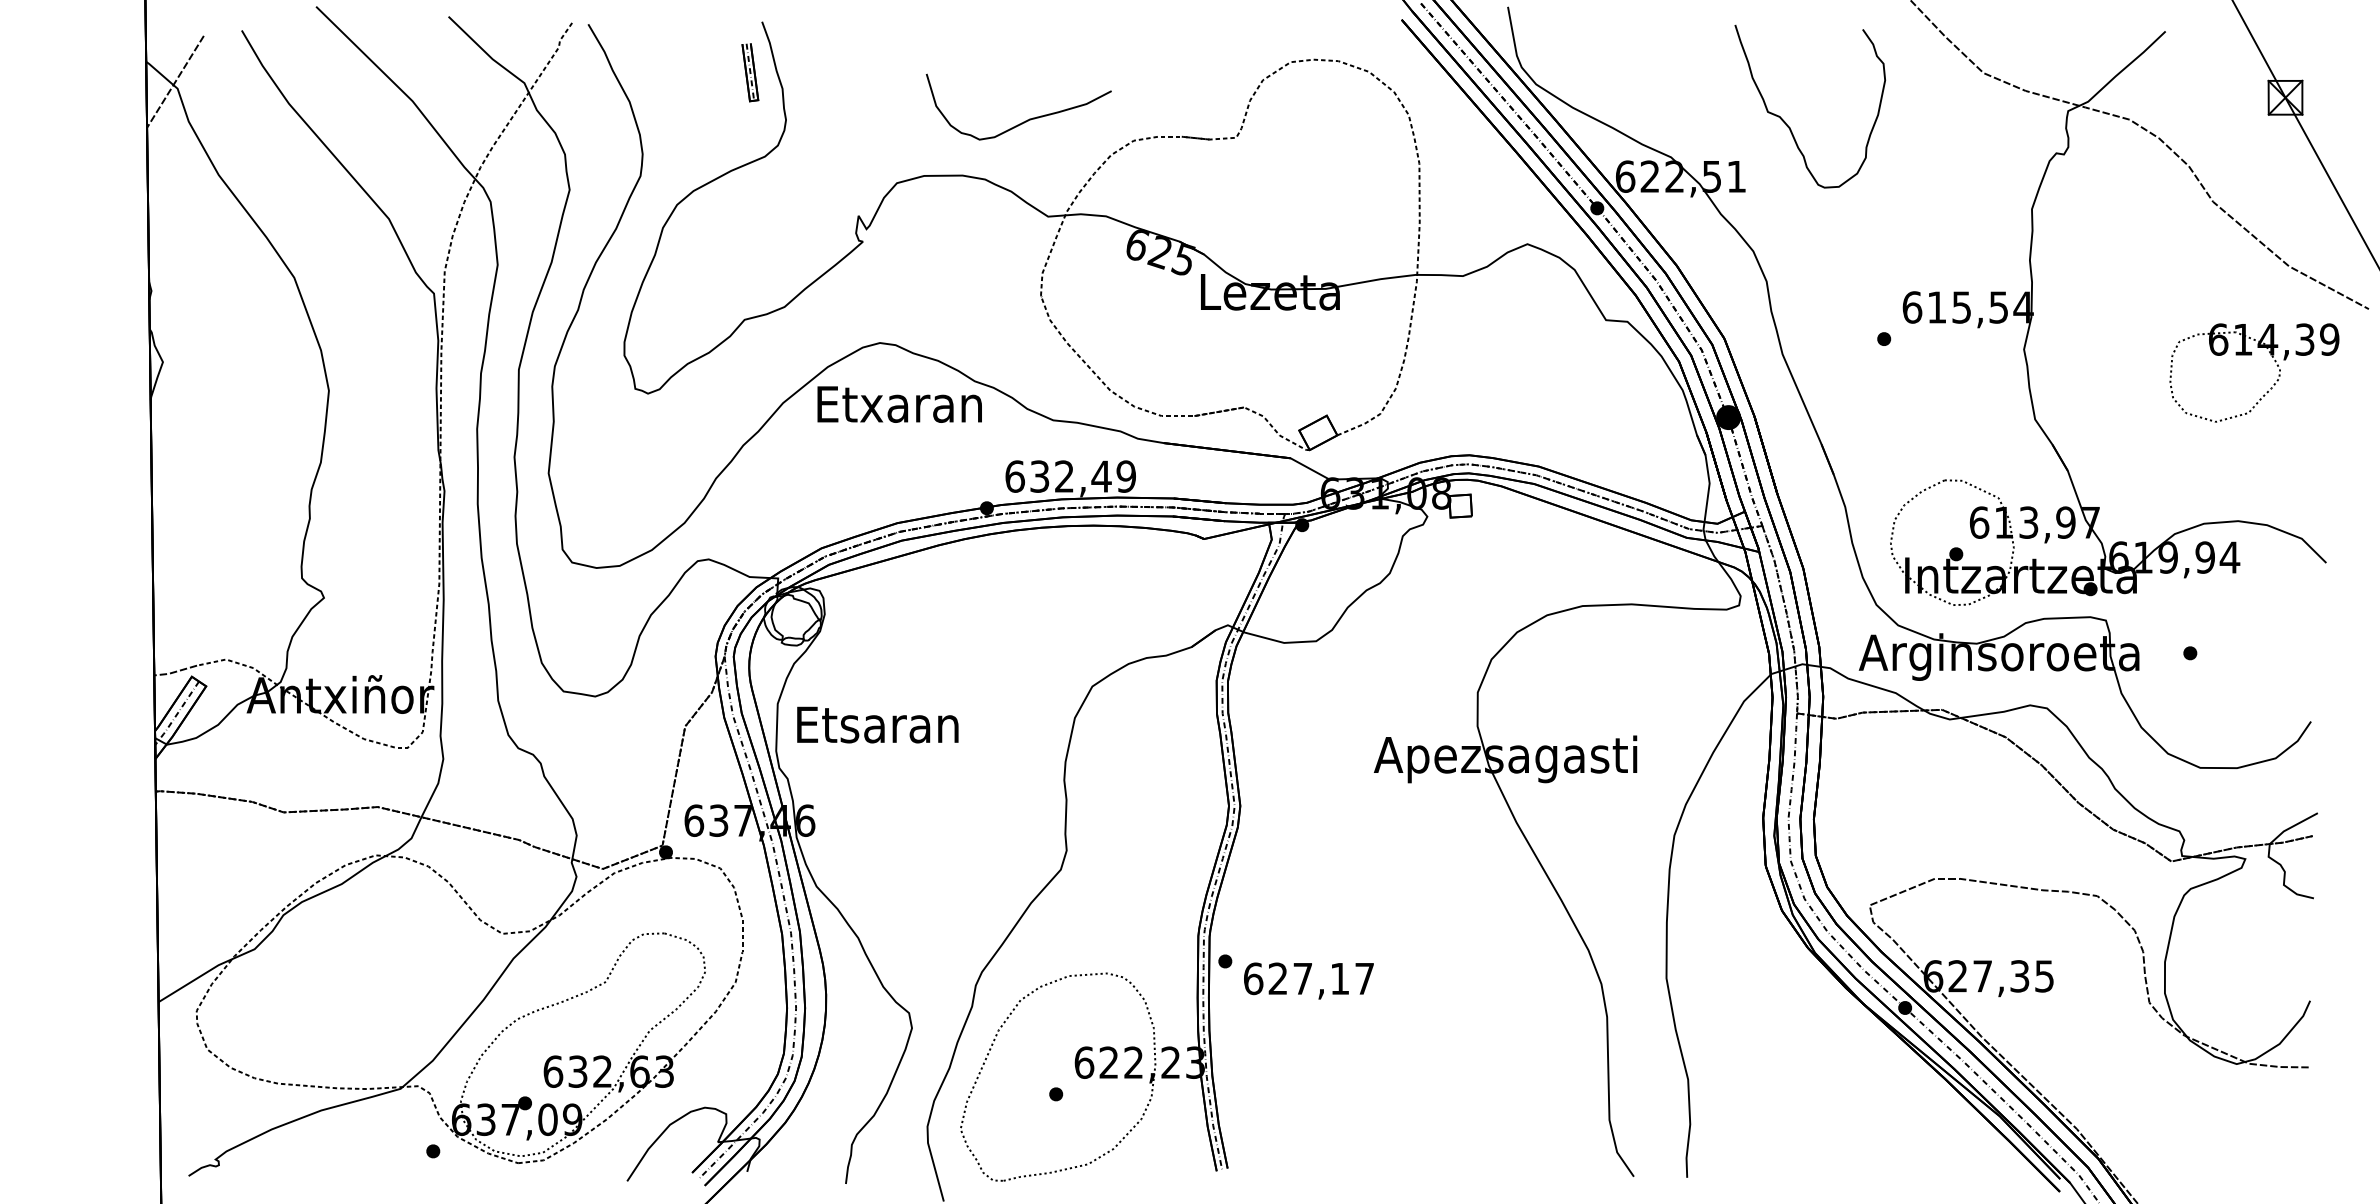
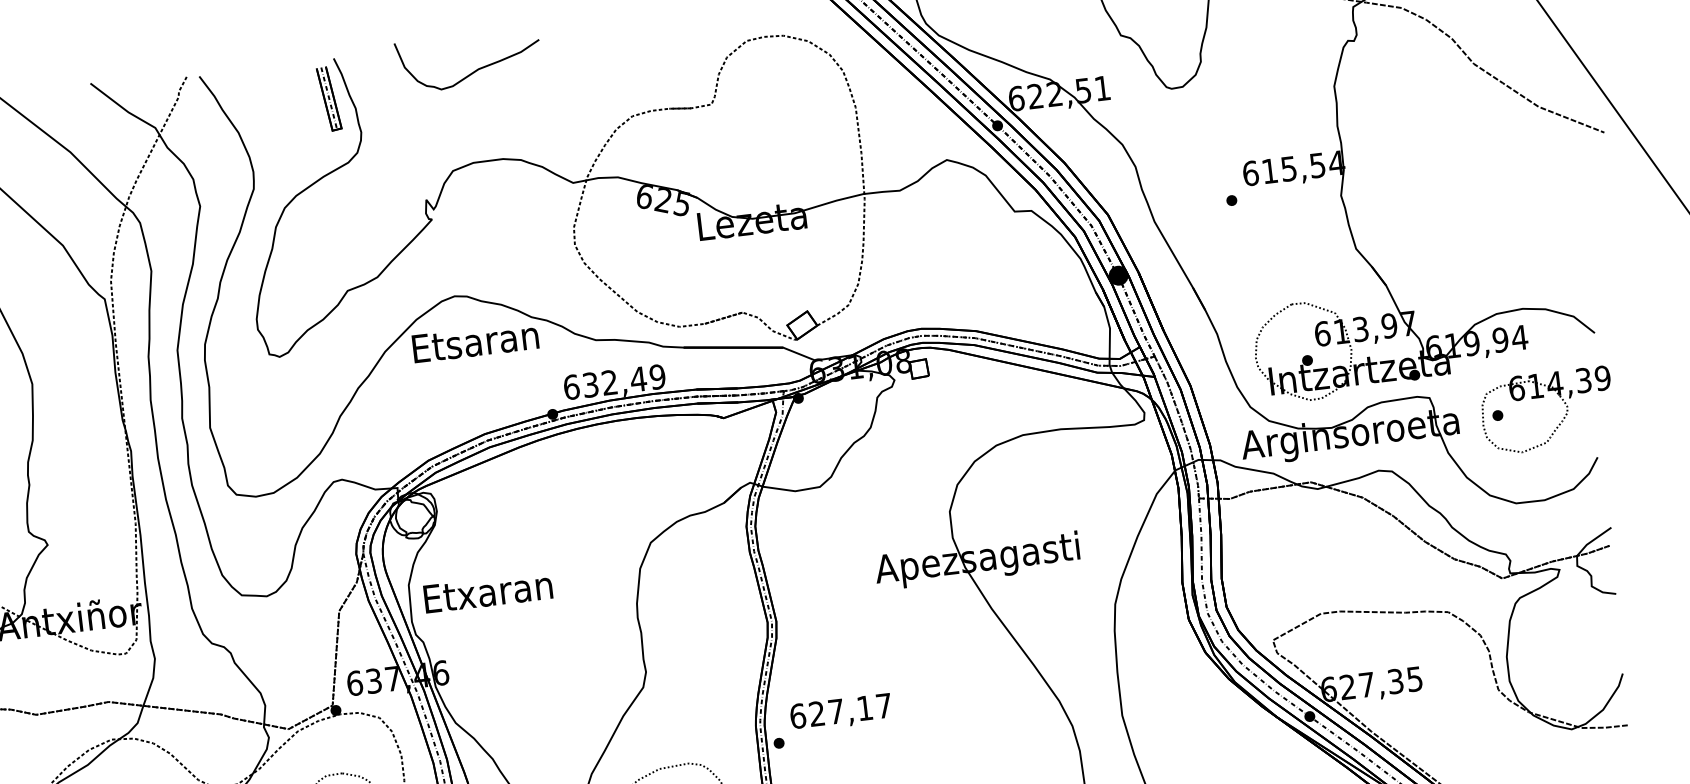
part: (750, 72) -> (329, 98), size x1.43
curve: (1025, 120) -> (475, 70), moved
part: (2251, 355) -> (1543, 397), moved
text: (899, 404) -> (475, 342), Etxaran -> Etsaran
text: (877, 724) -> (487, 591), Etsaran -> Etxaran
text: (1308, 980) -> (840, 712), moved

